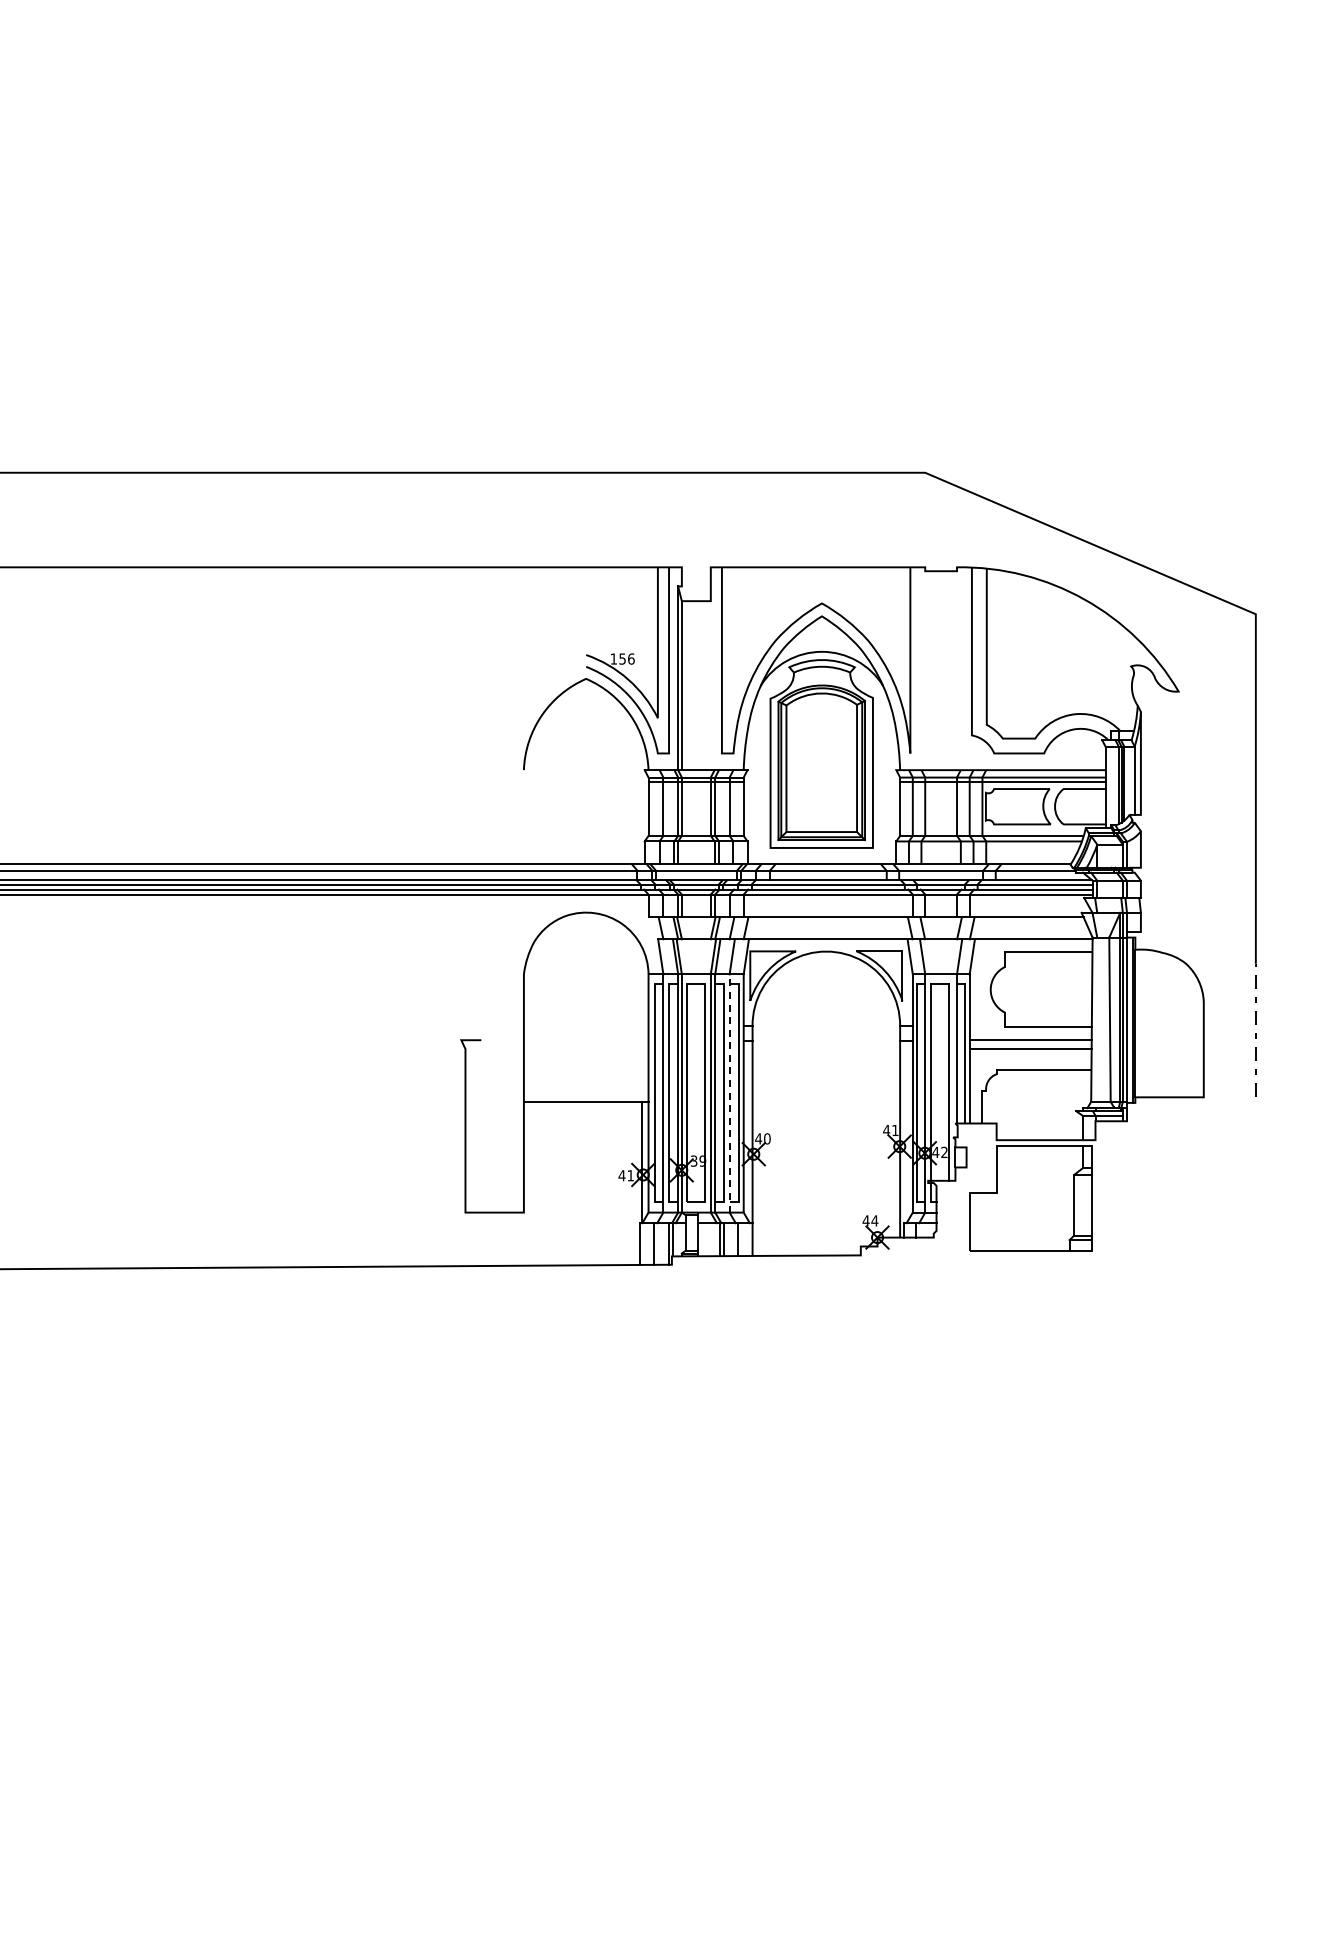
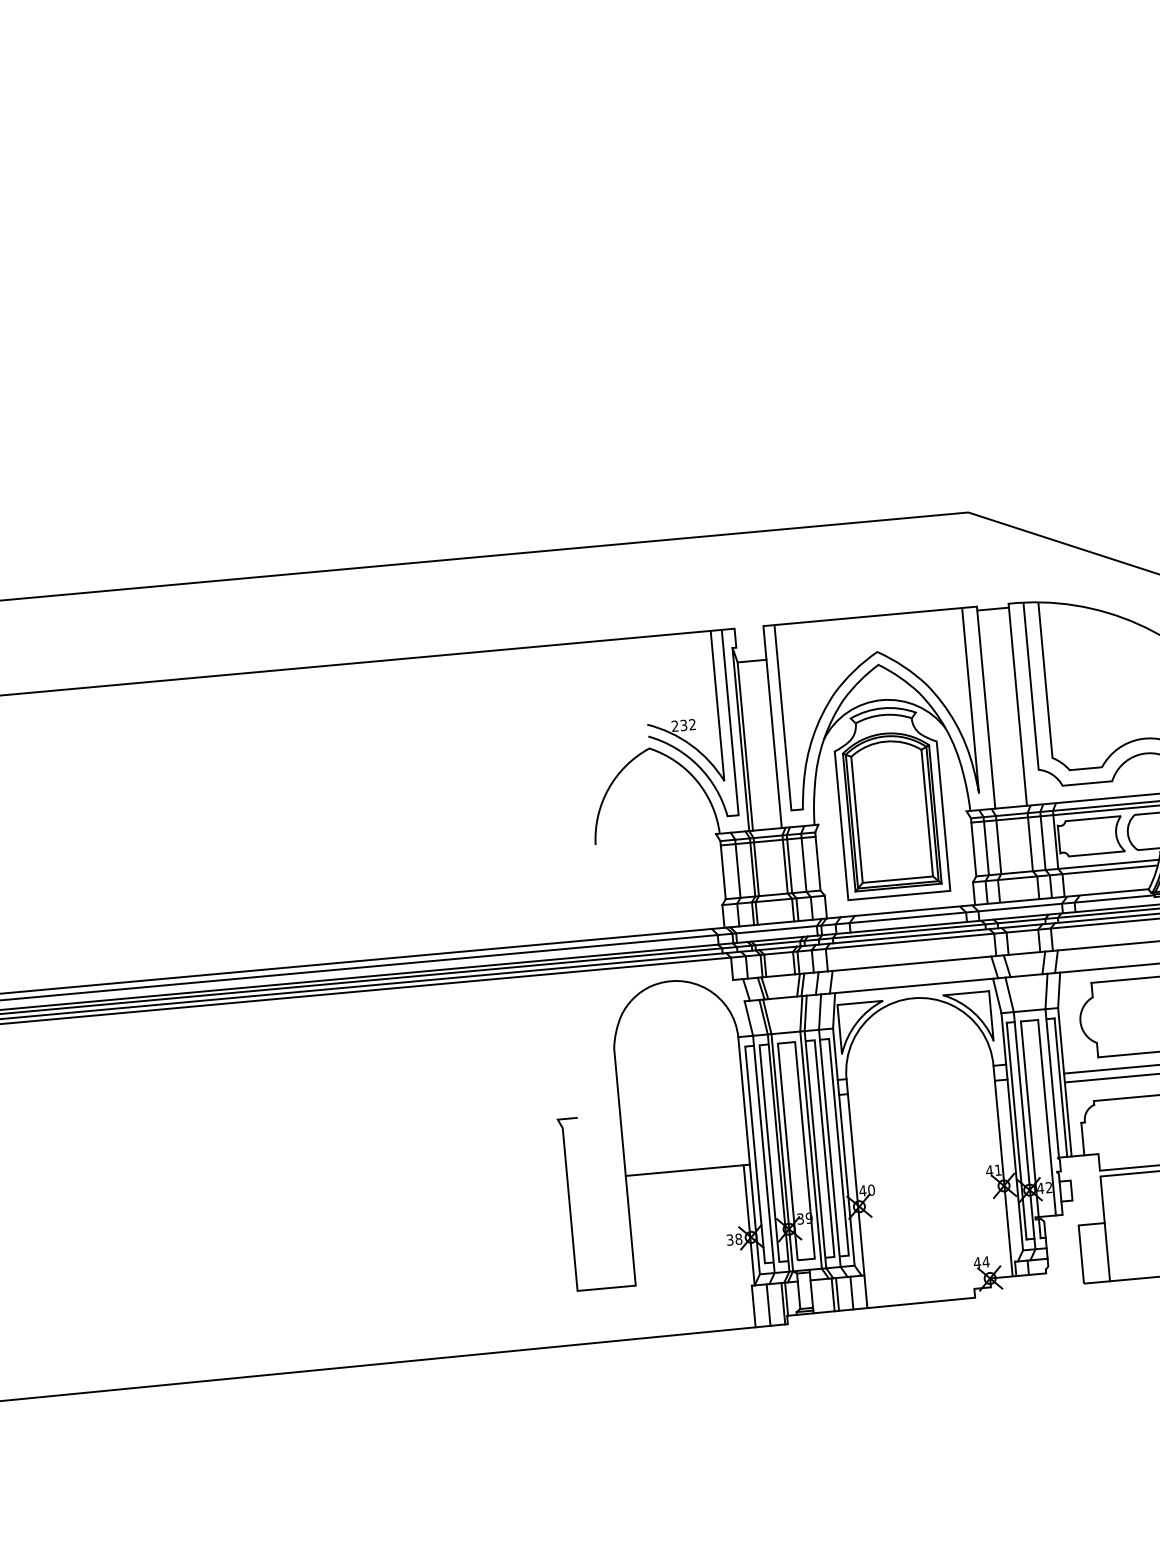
text: (622, 658) -> (683, 724), 156 -> 232
line: (925, 670) -> (986, 709), added
line: (957, 670) -> (1018, 706), added
line: (710, 685) -> (773, 743), added
line: (729, 1093) -> (829, 1148), dashed -> solid
text: (626, 1175) -> (734, 1239), 41 -> 38
line: (996, 1221) -> (1107, 1251), added

